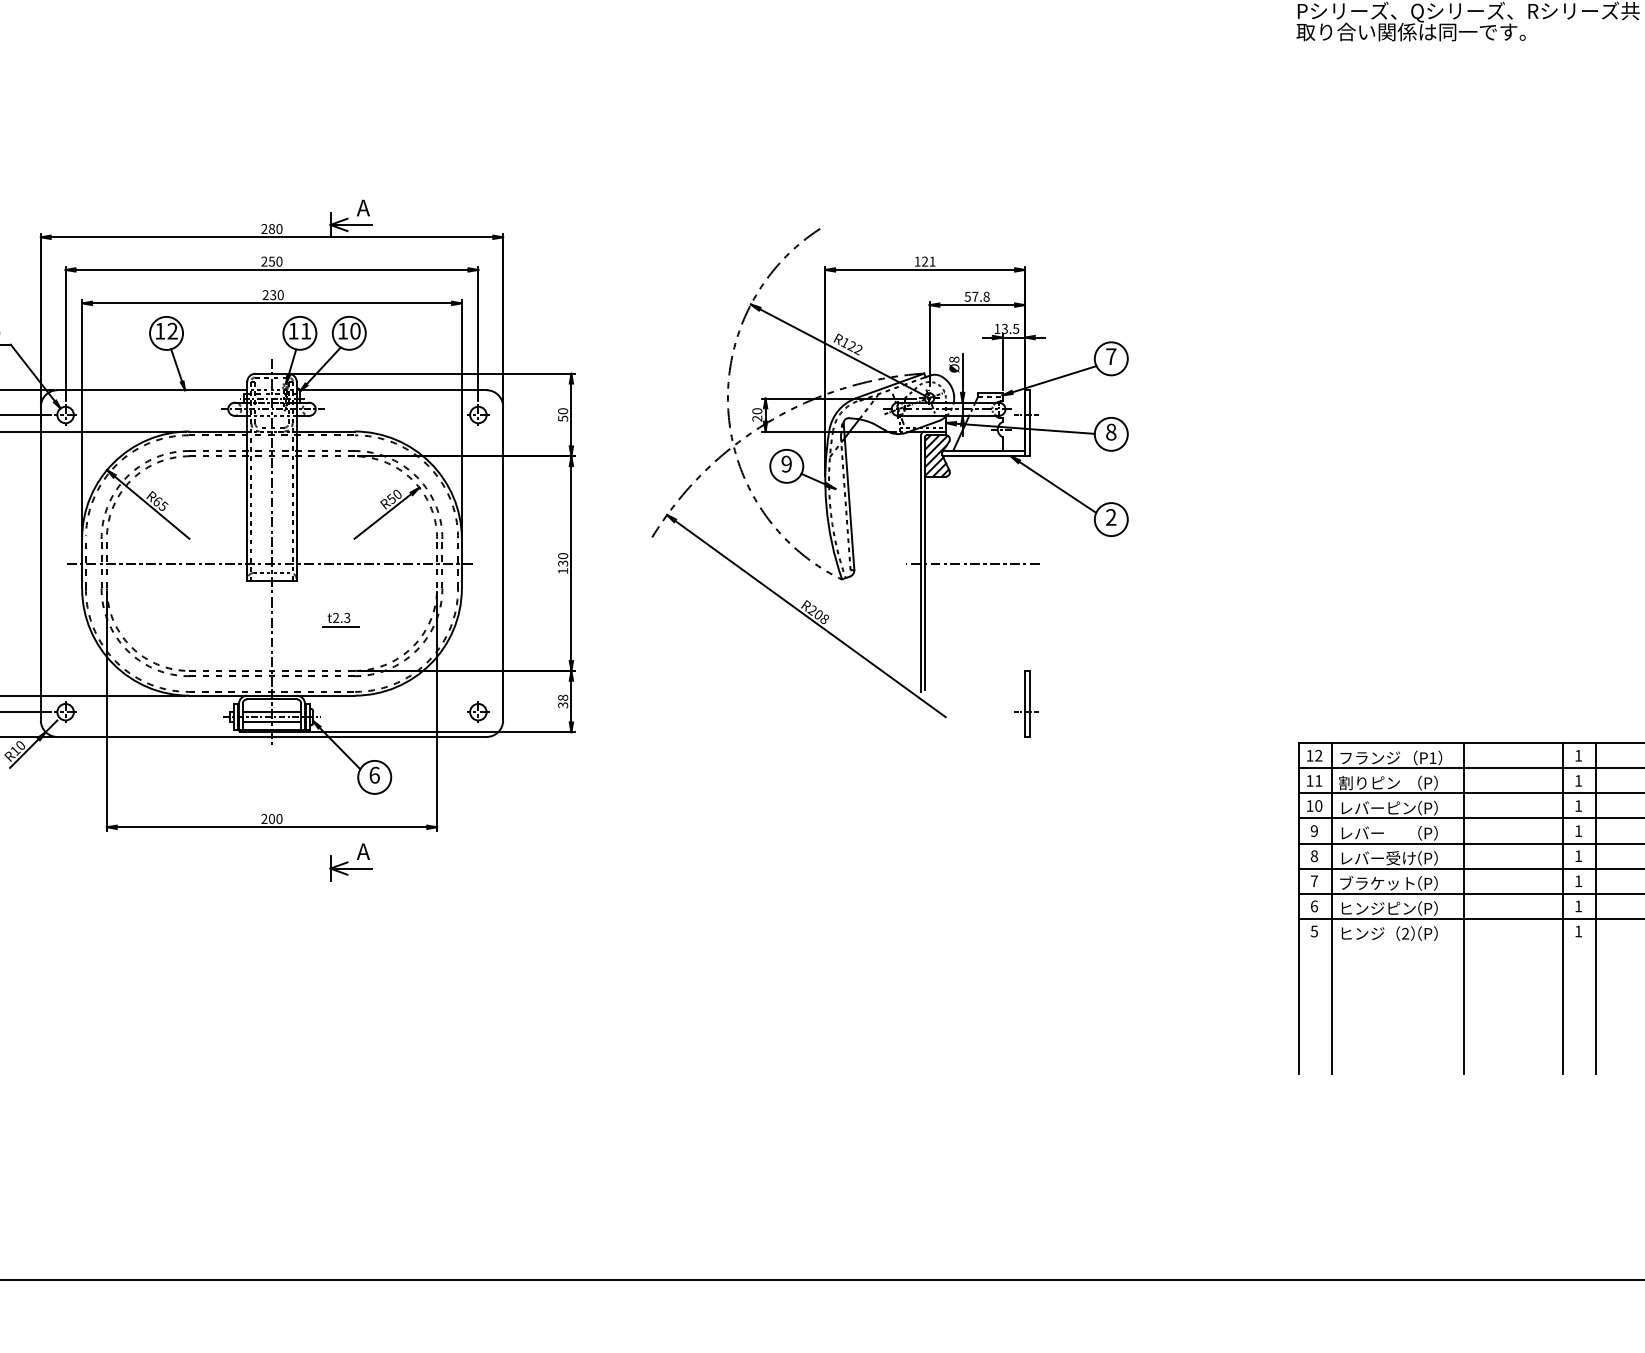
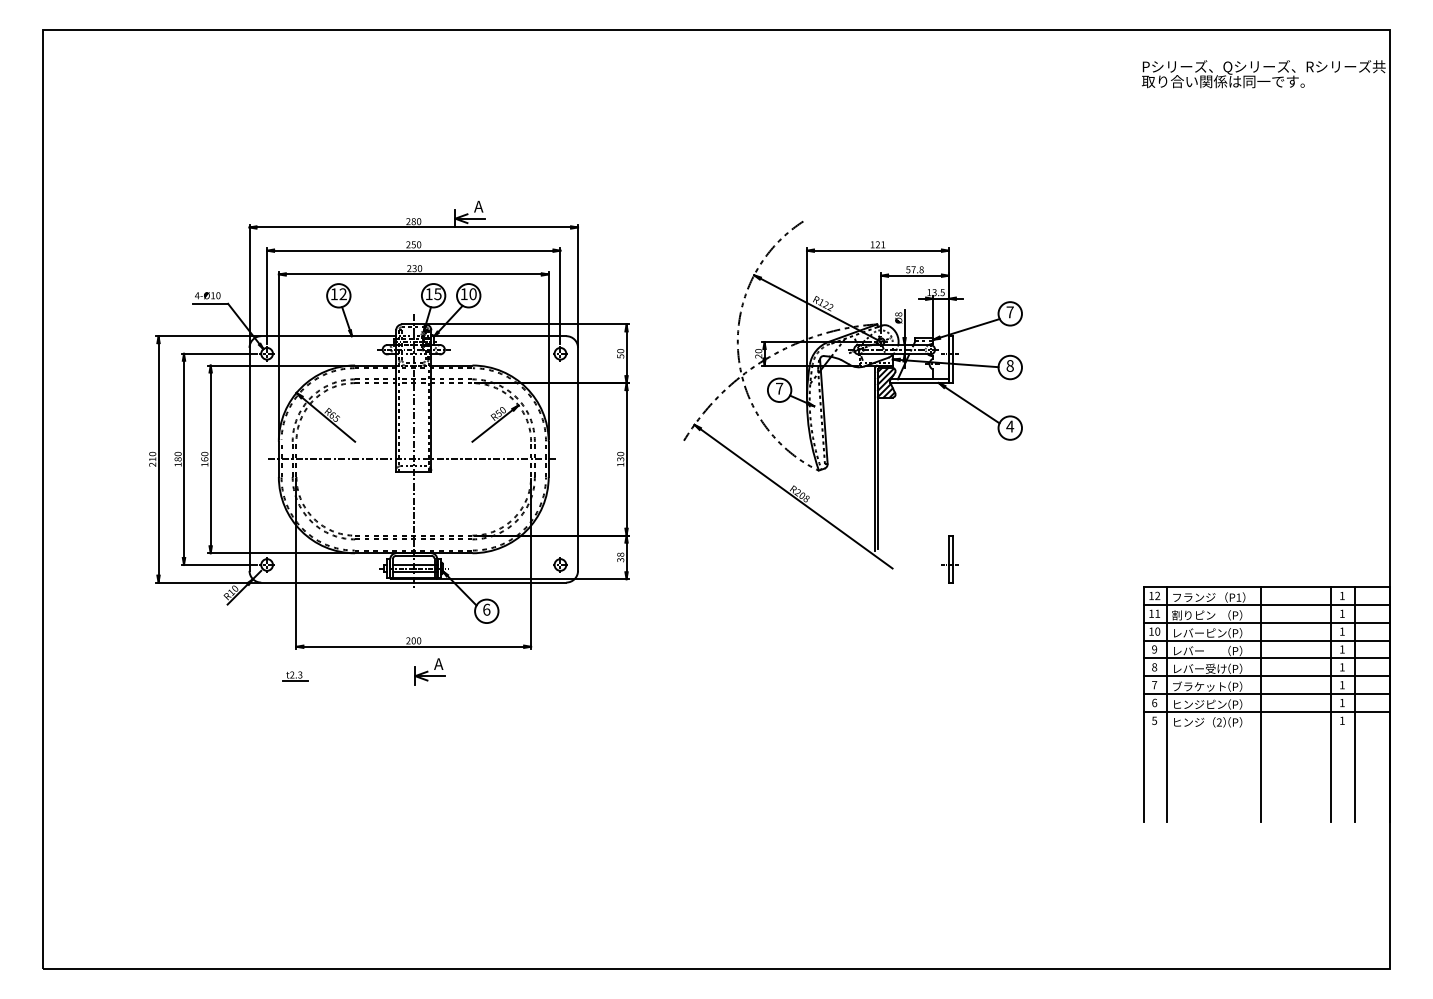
text: (305, 331) -> (437, 294), 11 -> 15
text: (786, 463) -> (779, 388), 9 -> 7
text: (1111, 517) -> (1010, 426), 2 -> 4
line: (972, 563) -> (911, 459), removed
part: (340, 620) -> (295, 676), moved
part: (350, 862) -> (429, 671), moved

